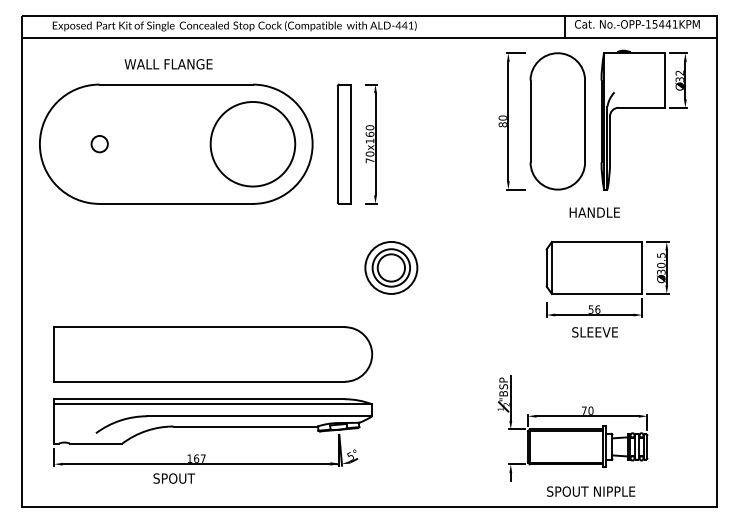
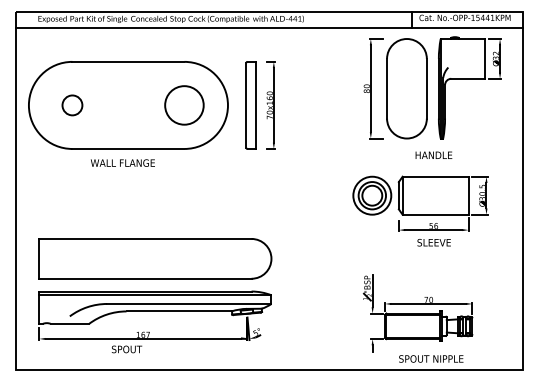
text: (168, 64) -> (122, 163), moved
circle: (99, 143) -> (72, 104), size x1.67
circle: (252, 143) -> (184, 104), size x0.62
part: (391, 267) -> (372, 195), moved

